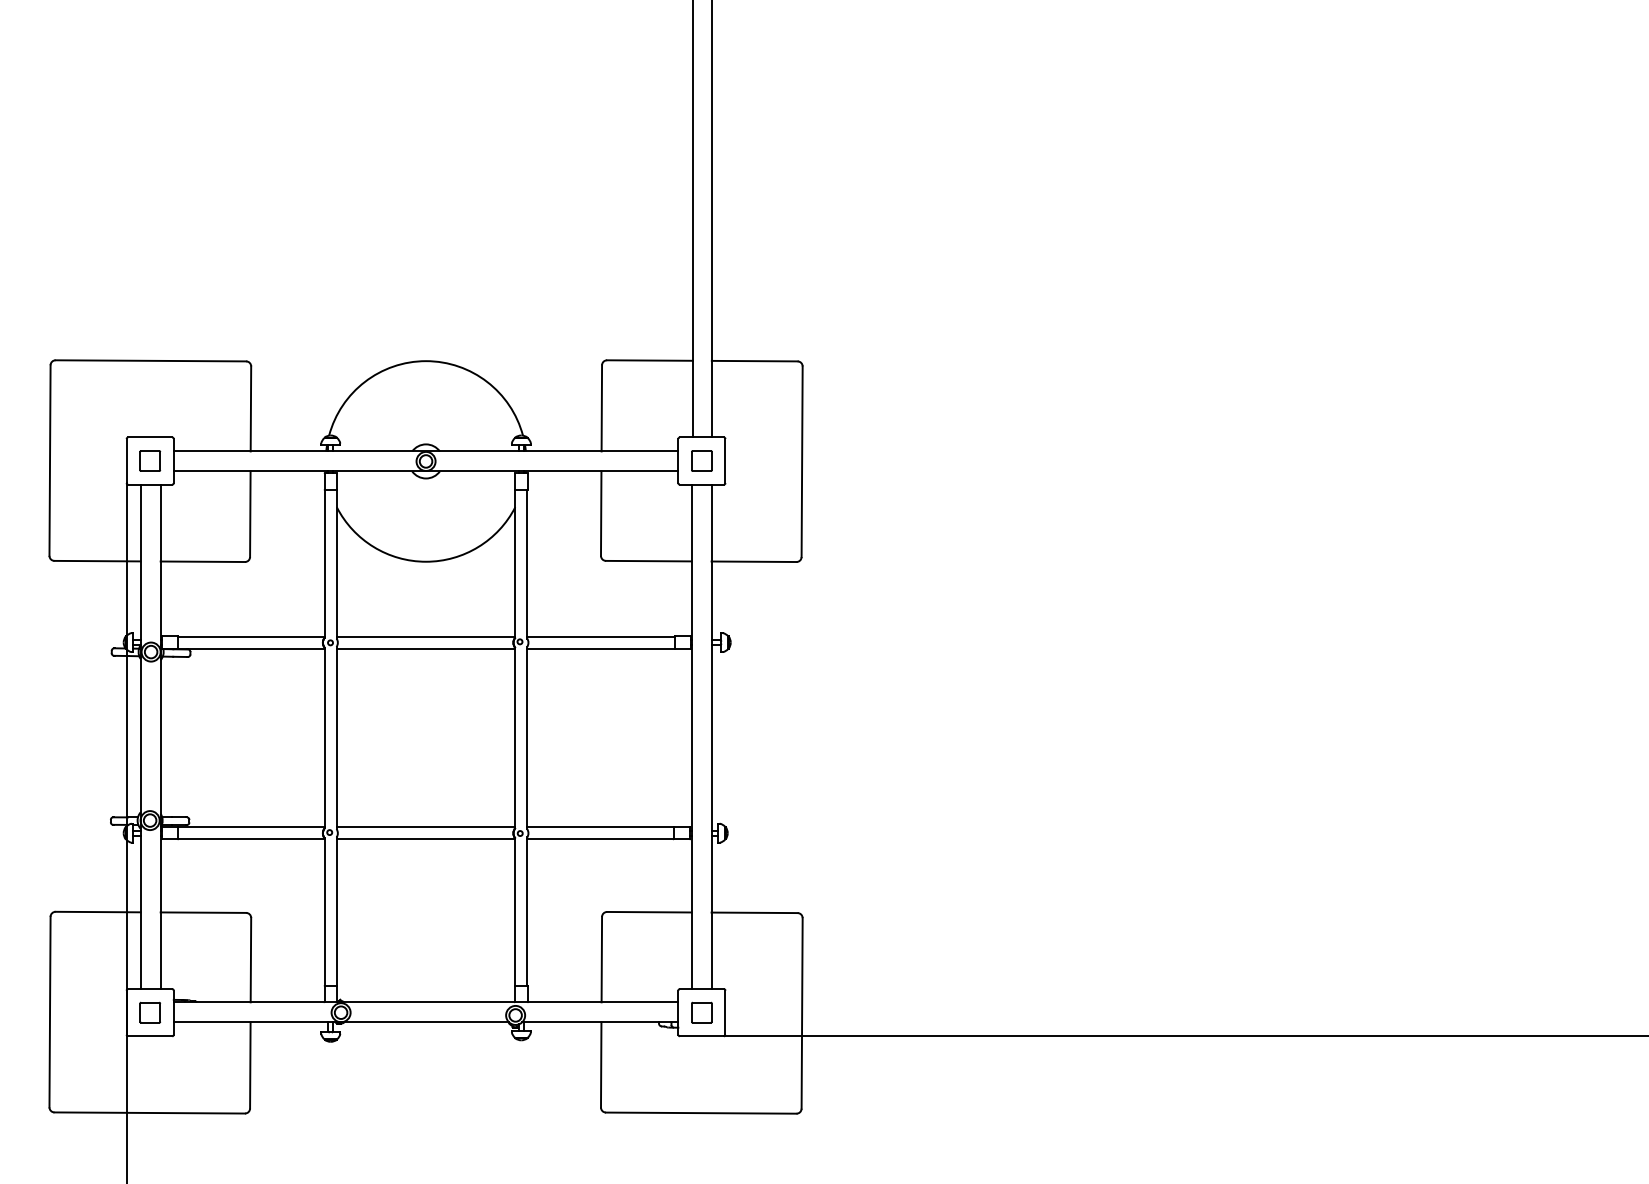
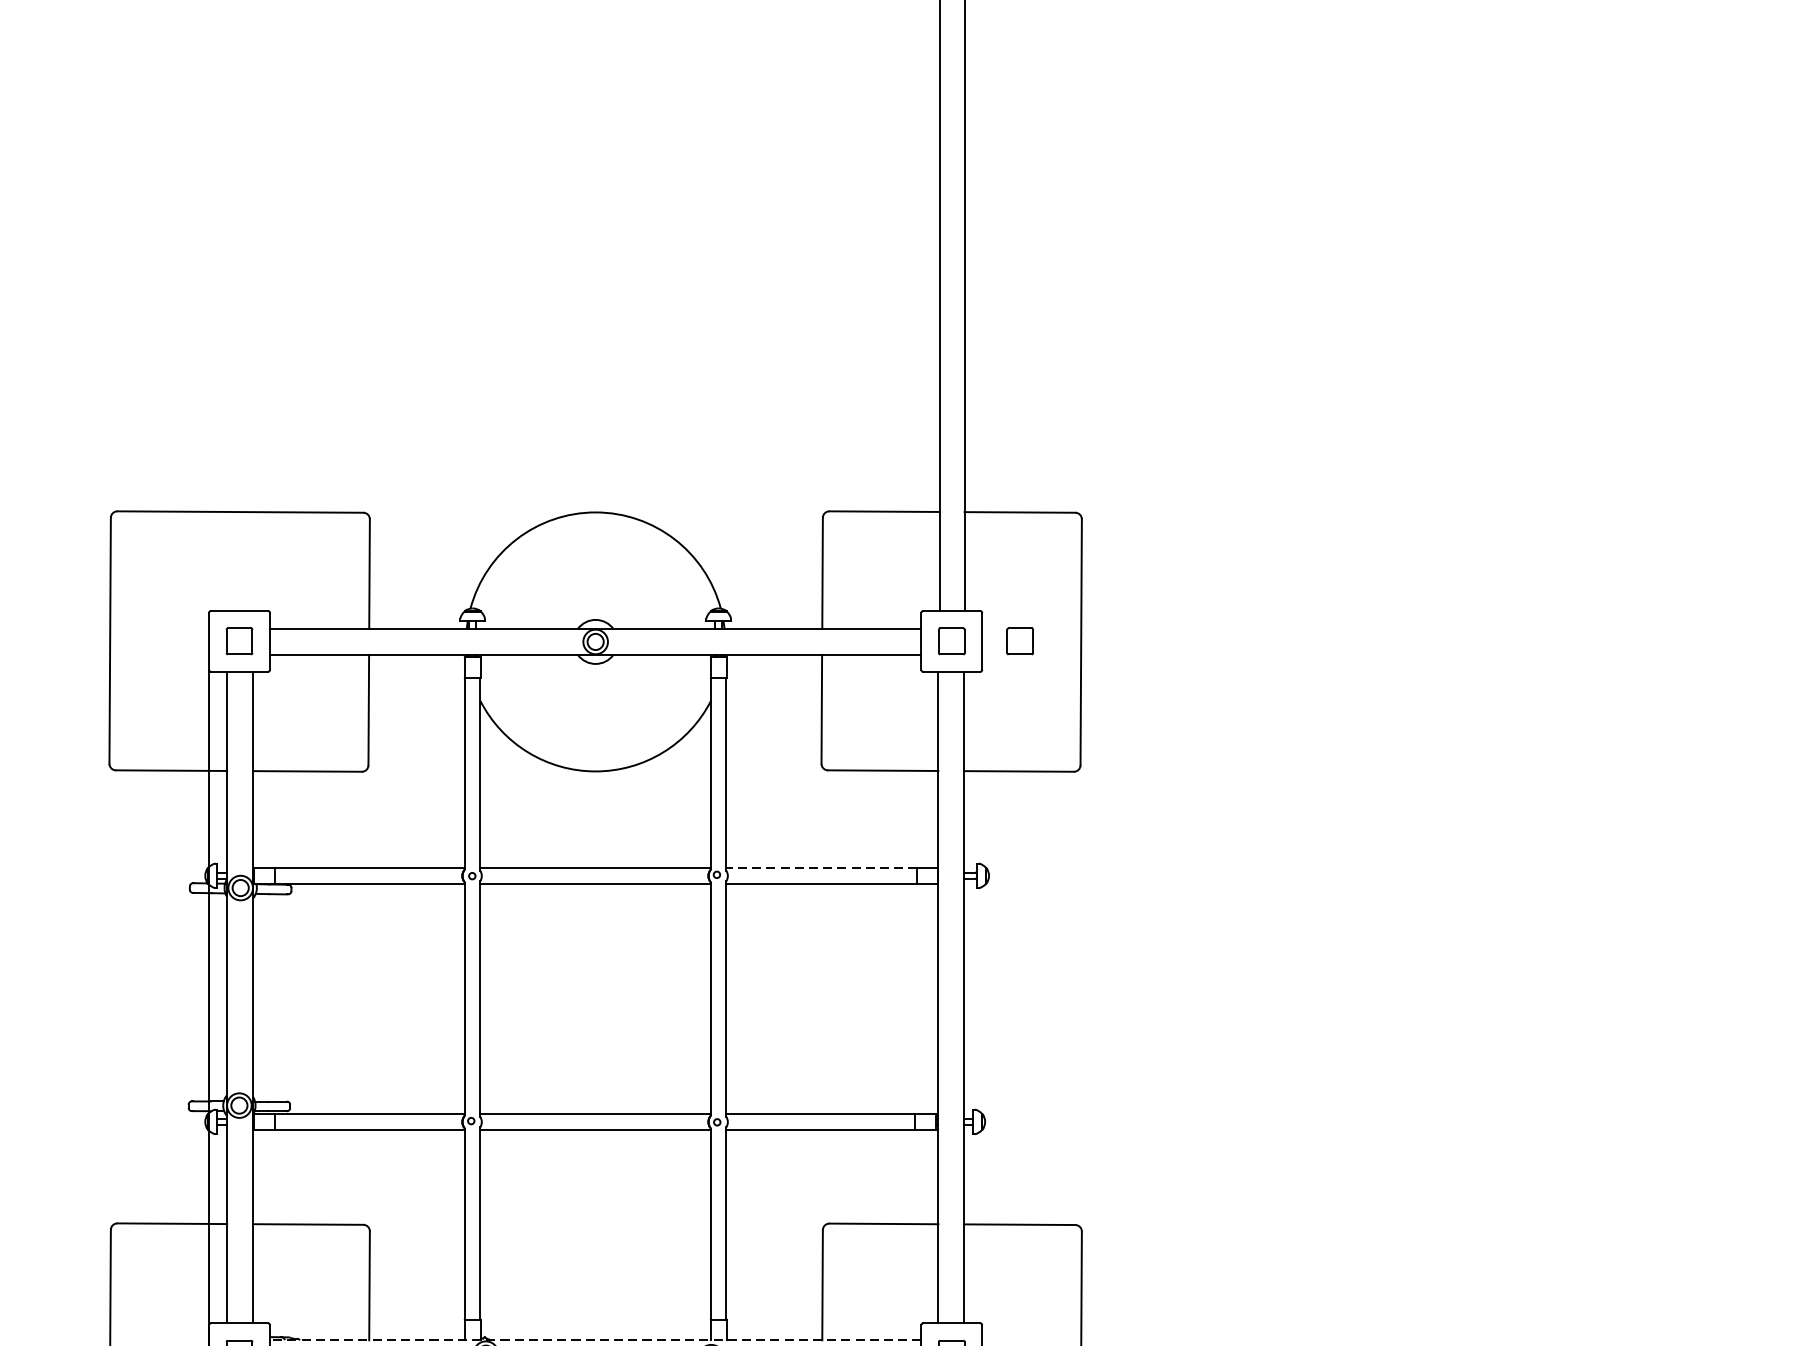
part: (754, 460) -> (1019, 640), added
line: (601, 636) -> (822, 867), solid -> dashed
line: (425, 1002) -> (594, 1340), solid -> dashed

